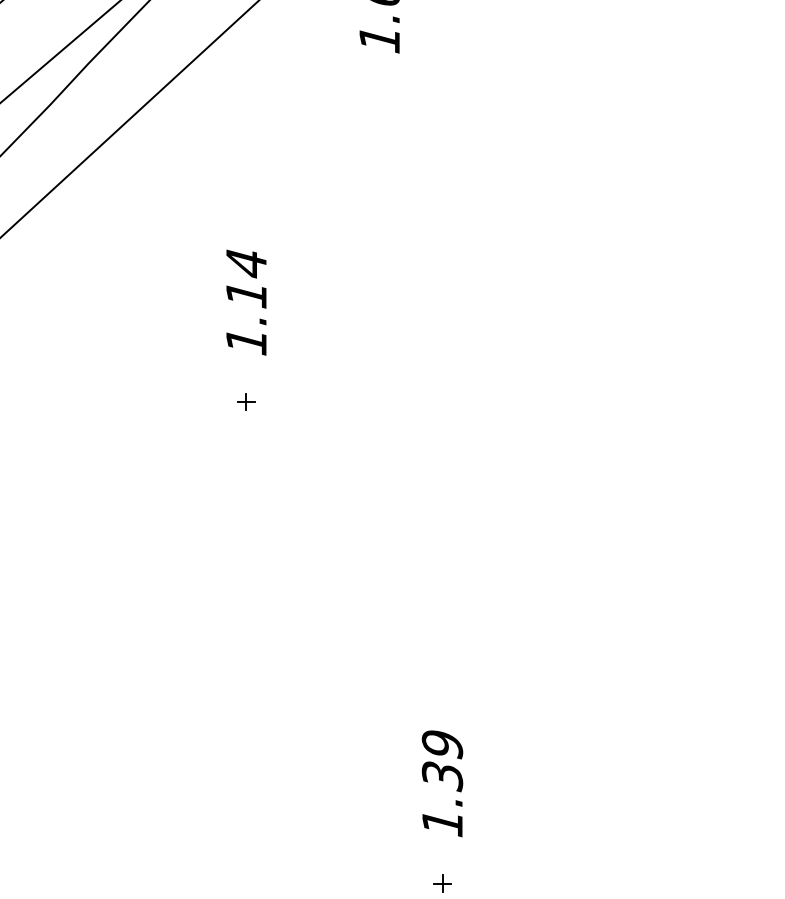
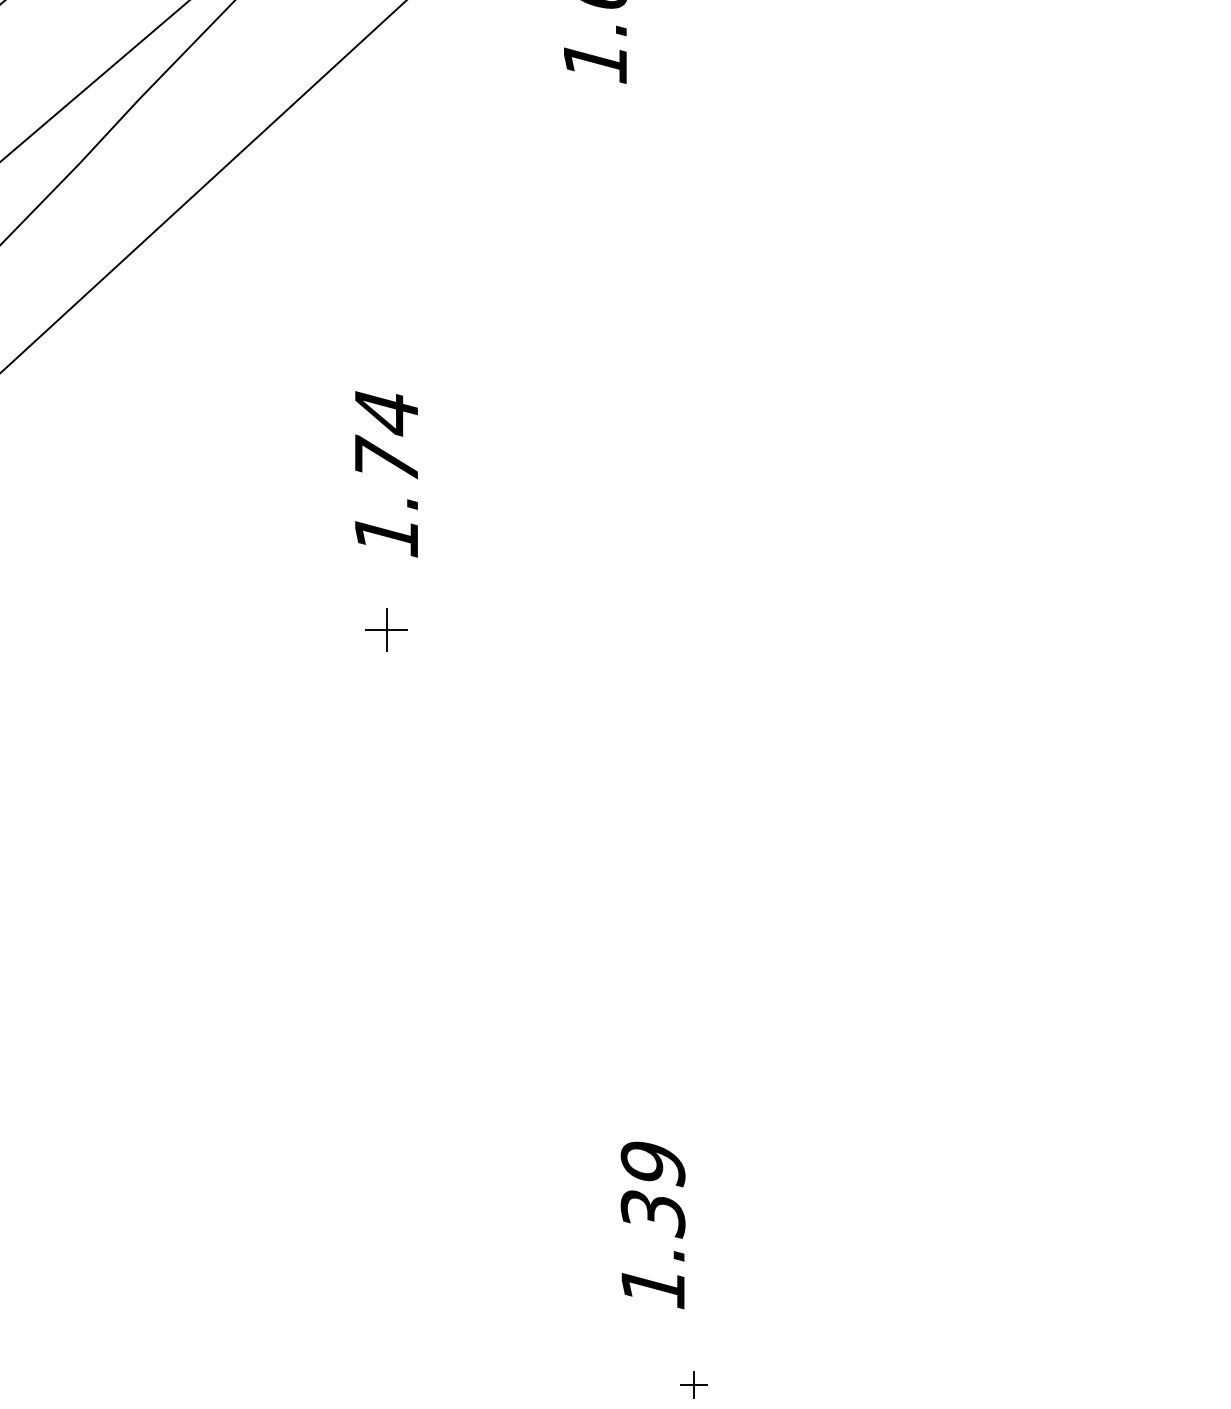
text: (246, 292) -> (386, 458), 1.14 -> 1.74
part: (246, 401) -> (386, 629), size x1.6
text: (442, 783) -> (653, 1224), moved

